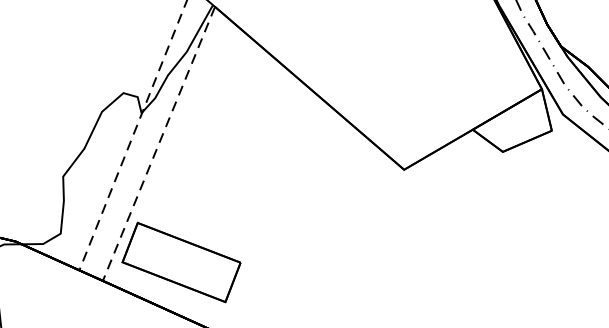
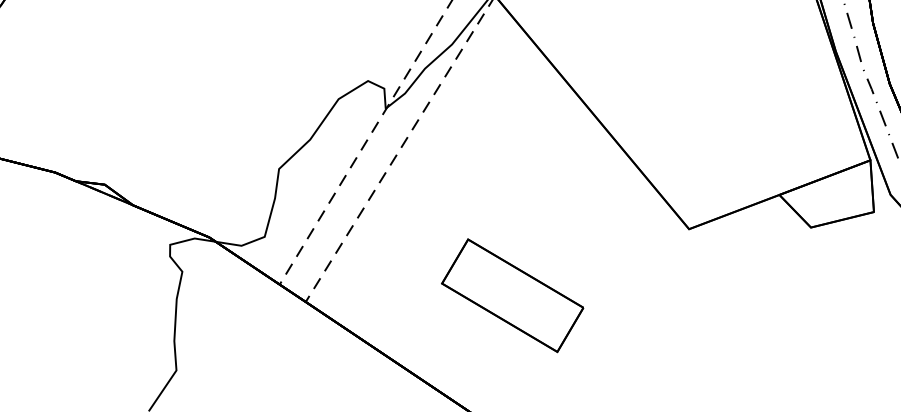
part: (181, 262) -> (512, 295), moved

